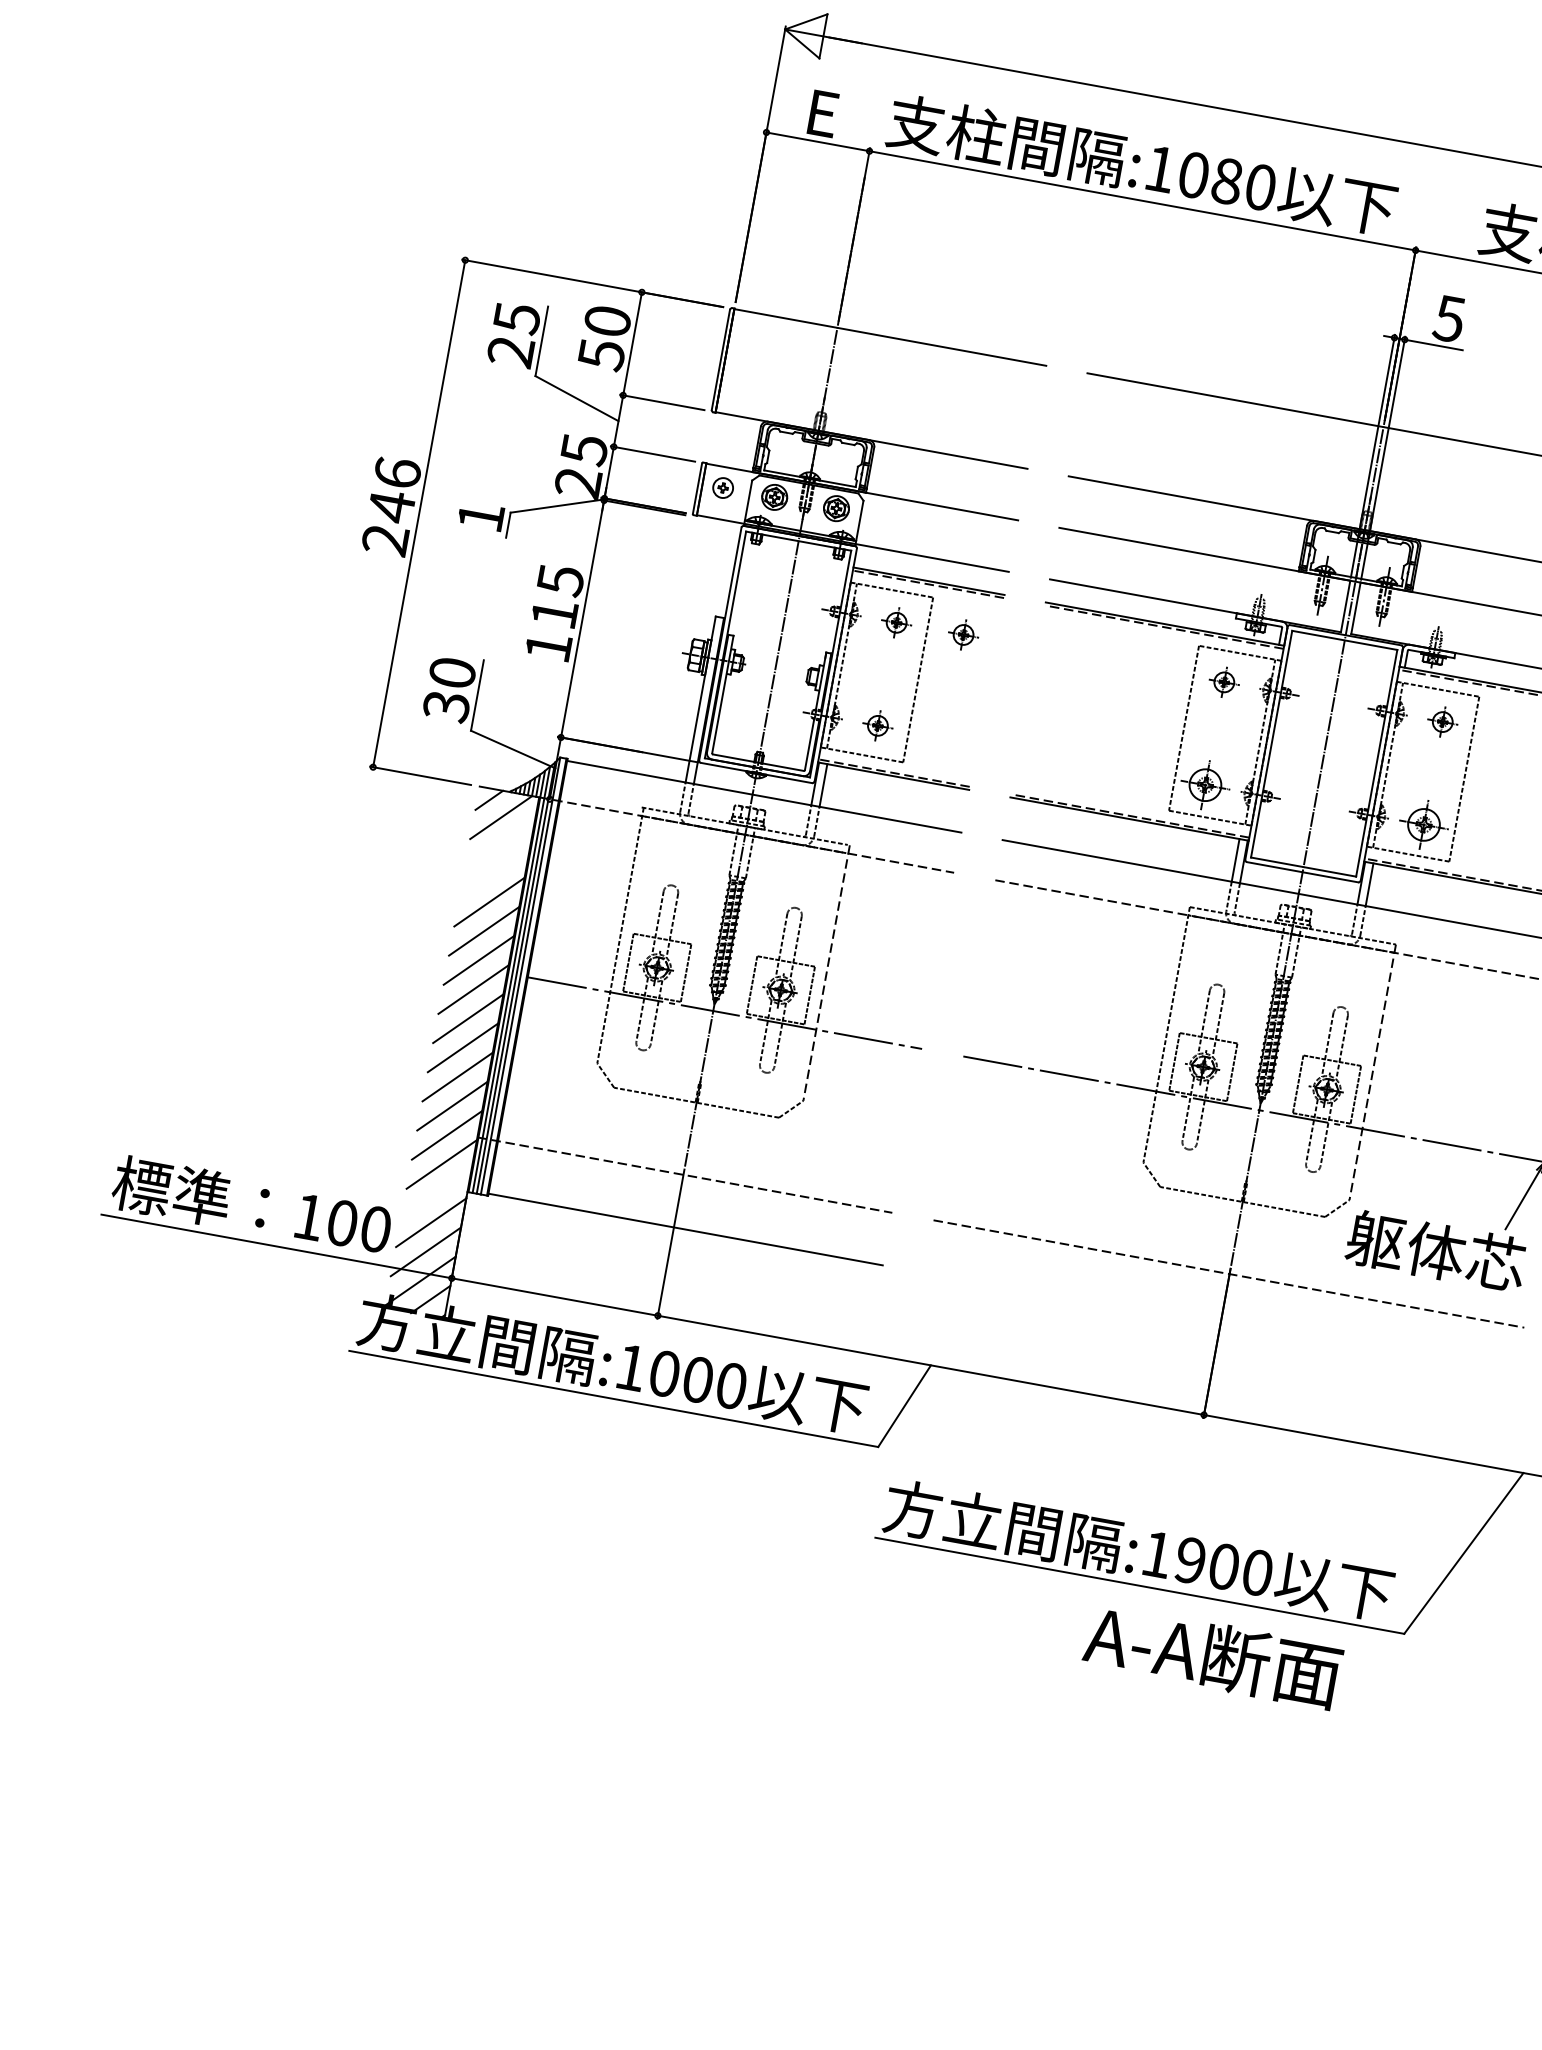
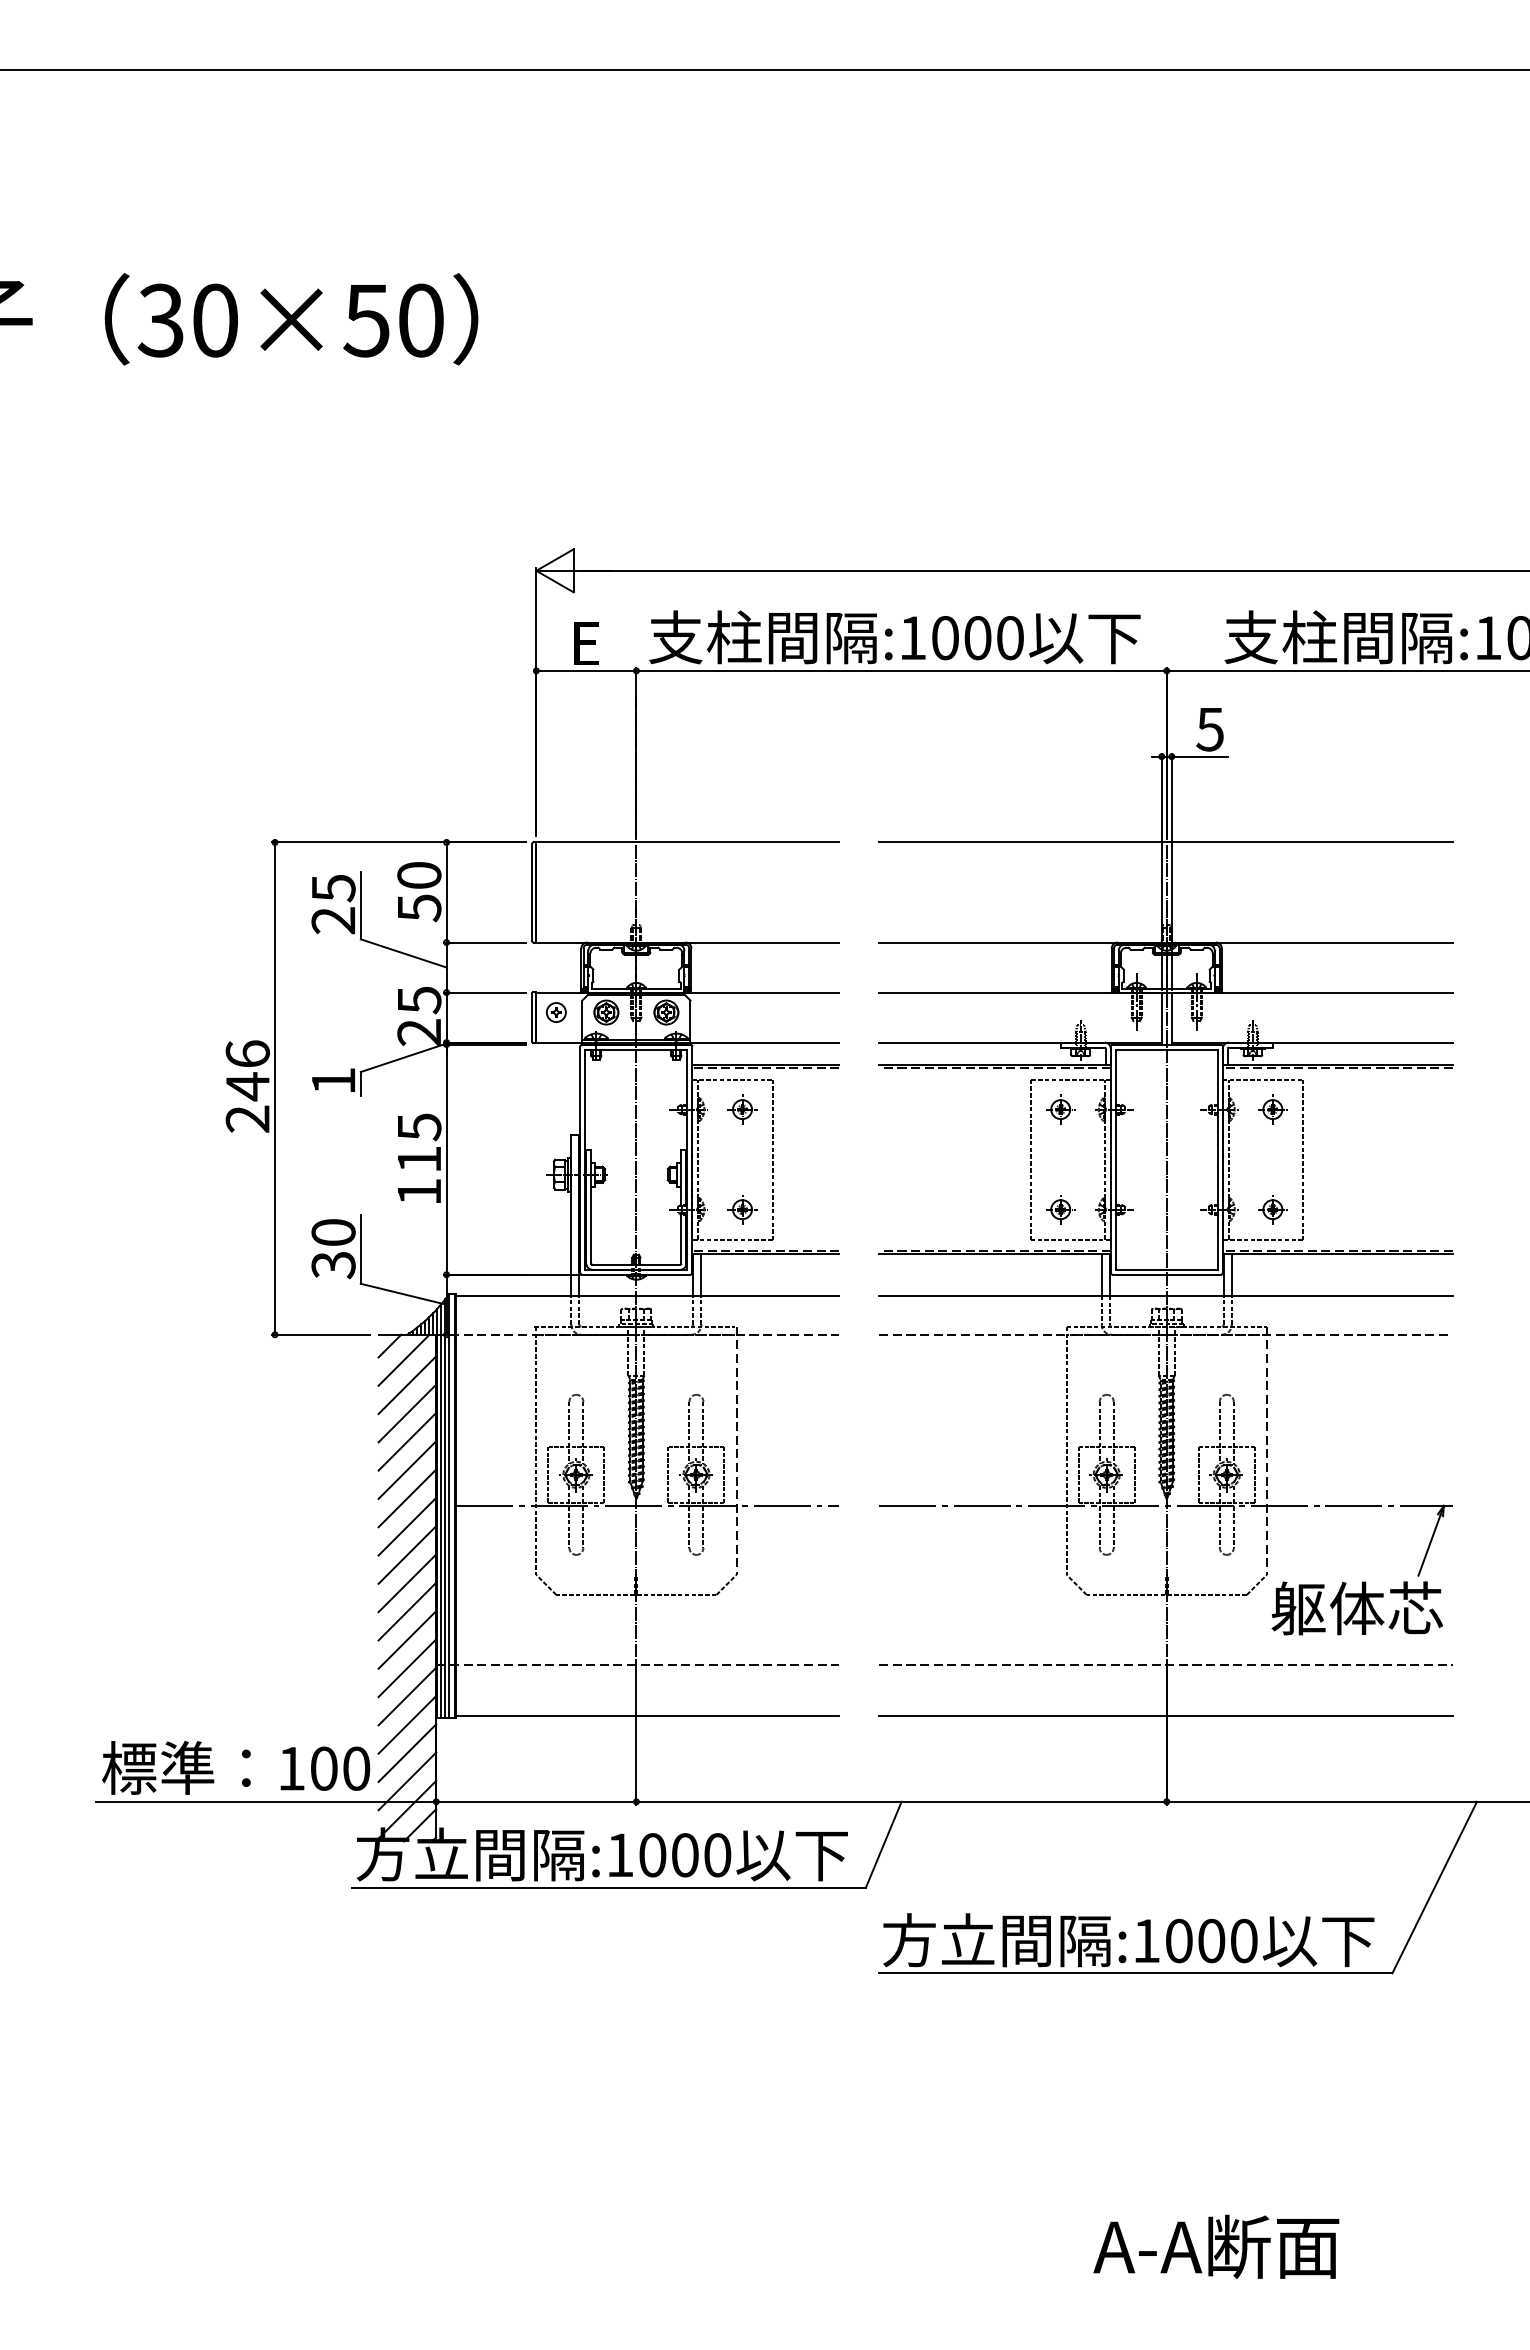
text: (1226, 181) -> (977, 638), :1080 -> :1000
part: (963, 634) -> (807, 1109), removed
part: (1205, 785) -> (1060, 1209), size x0.62
part: (1423, 824) -> (1272, 1209), size x0.62
line: (500, 844) -> (407, 1385), added
line: (494, 873) -> (407, 1413), added
line: (436, 1193) -> (407, 1724), added
line: (1218, 1326) -> (1165, 1716), added
text: (1190, 1560) -> (1178, 1940), :1900 -> :1000
text: (1213, 1655) -> (1216, 2246), moved

